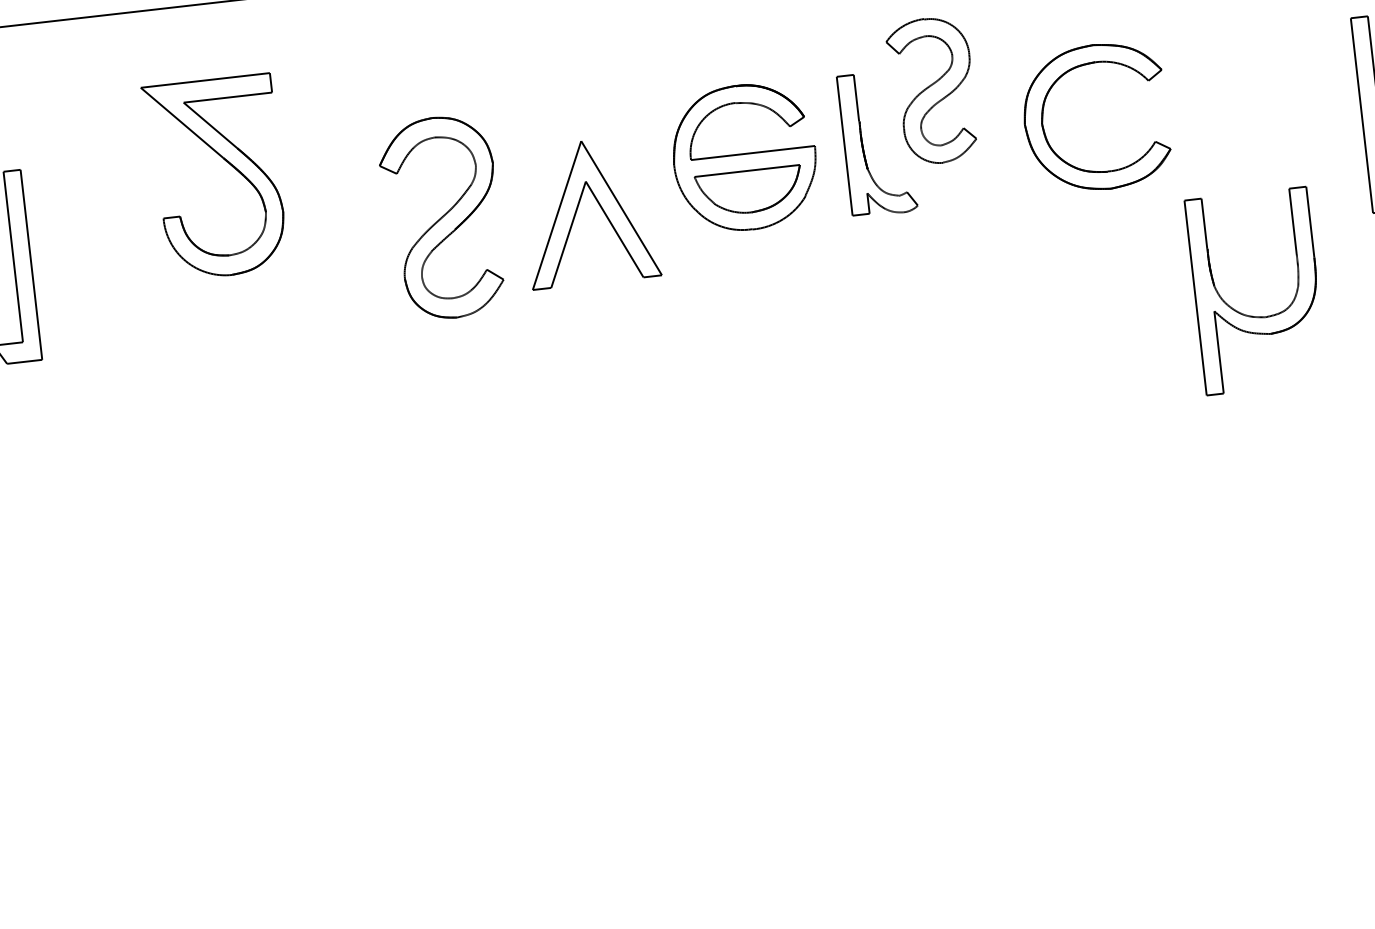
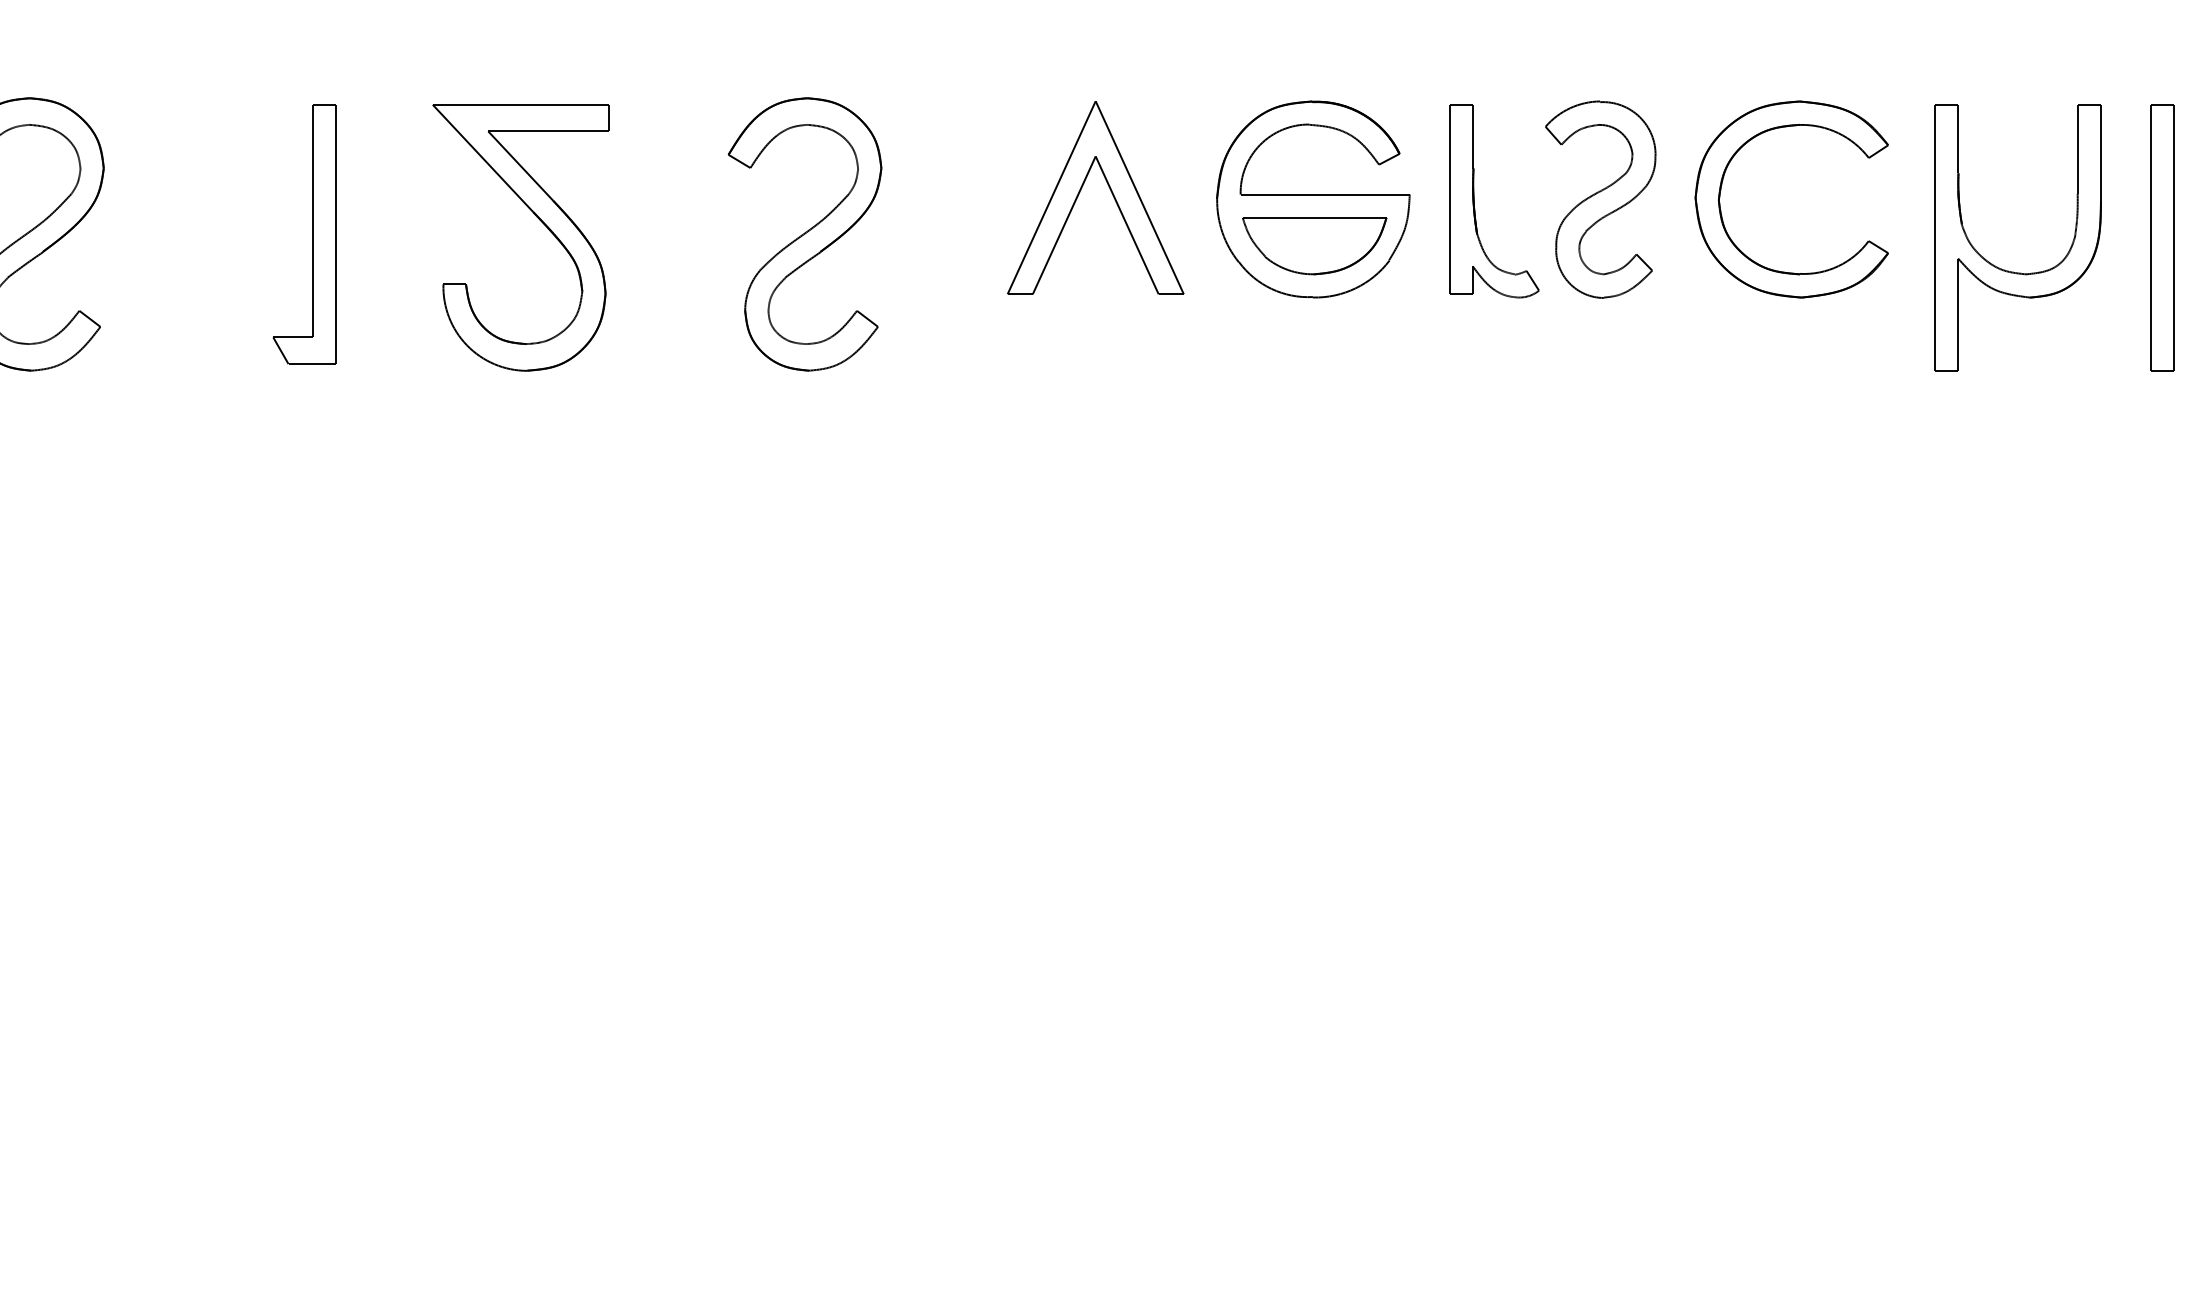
part: (932, 90) -> (1600, 199), moved
part: (227, 163) -> (538, 219), moved
part: (578, 207) -> (1081, 190), moved
part: (442, 218) -> (804, 234), moved
part: (1252, 315) -> (2008, 270), moved

